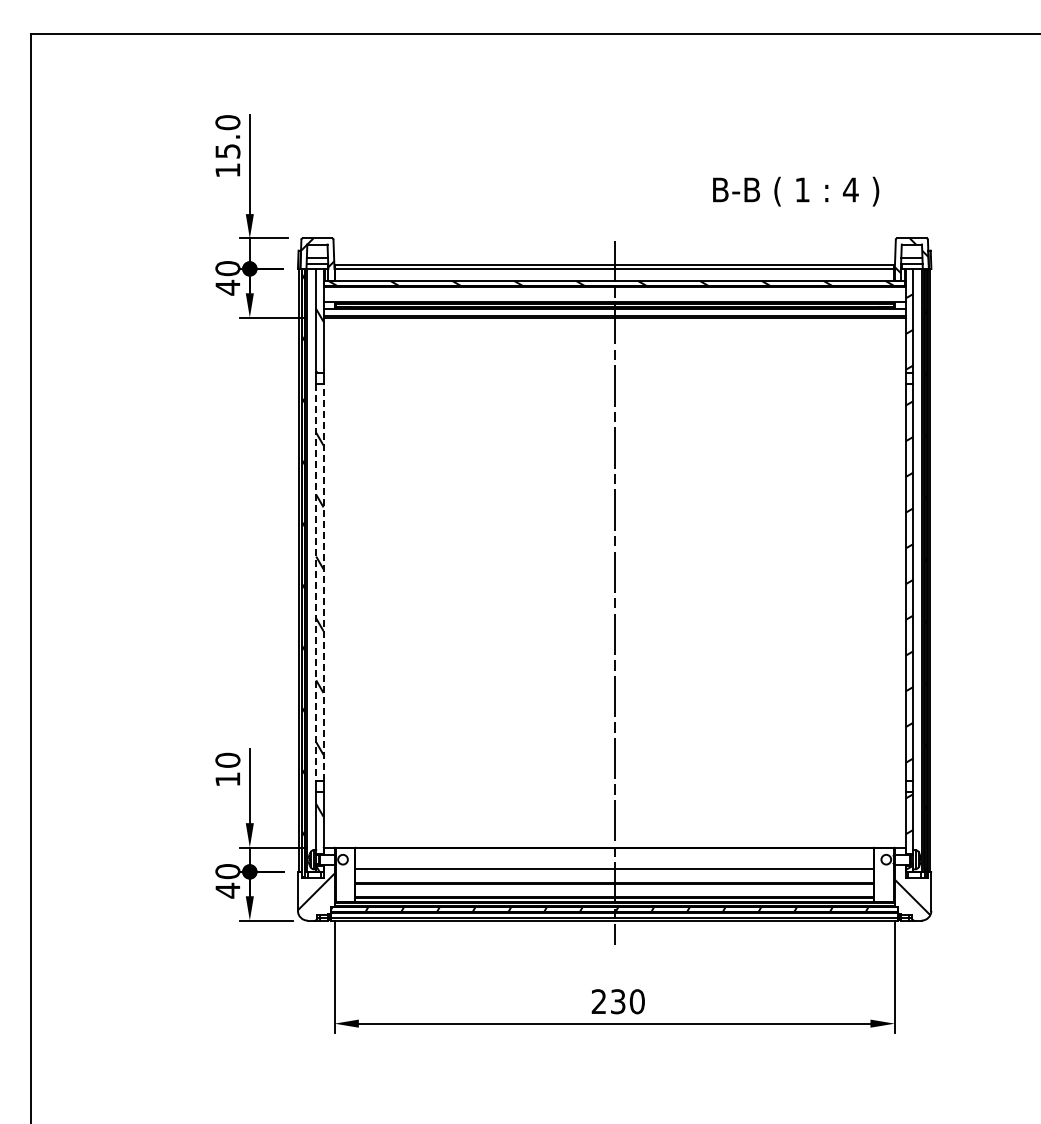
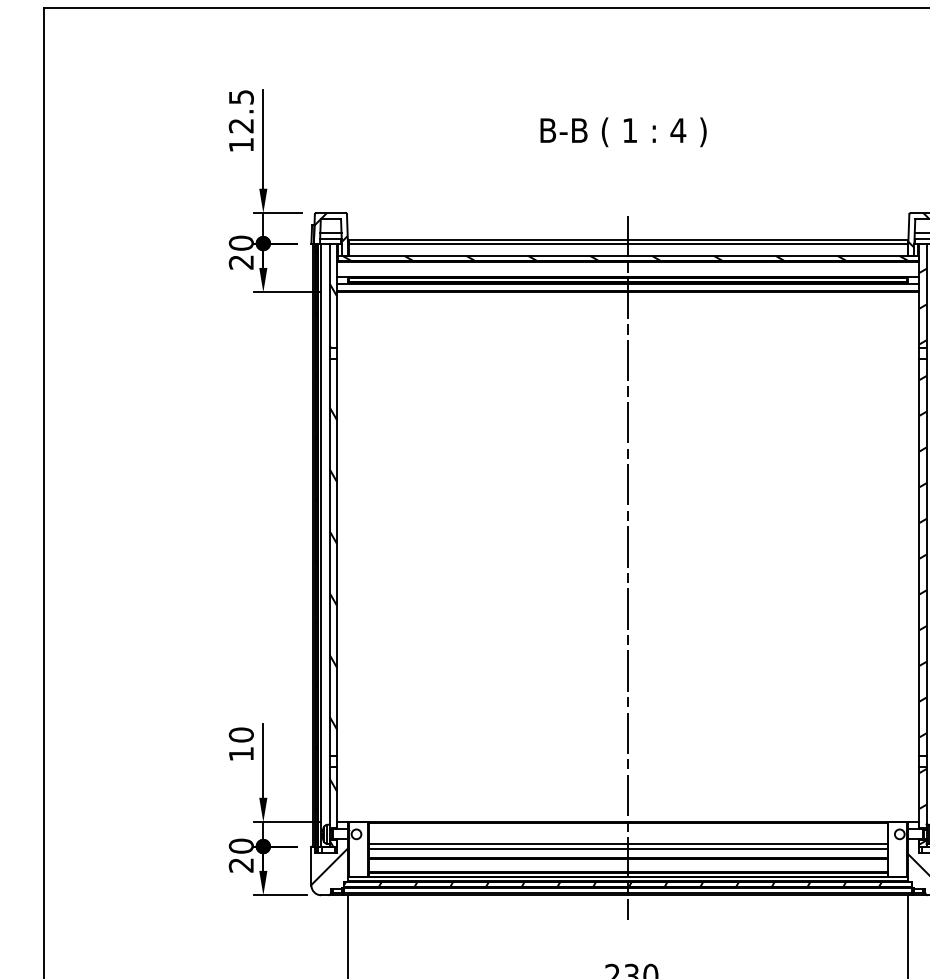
text: (227, 136) -> (240, 111), 15.0 -> 12.5
text: (796, 191) -> (623, 132), moved
text: (227, 287) -> (240, 262), 40 -> 20
line: (316, 582) -> (329, 557), dashed -> solid
line: (323, 582) -> (336, 557), dashed -> solid
line: (614, 874) -> (627, 849), added
text: (227, 890) -> (240, 865), 40 -> 20

